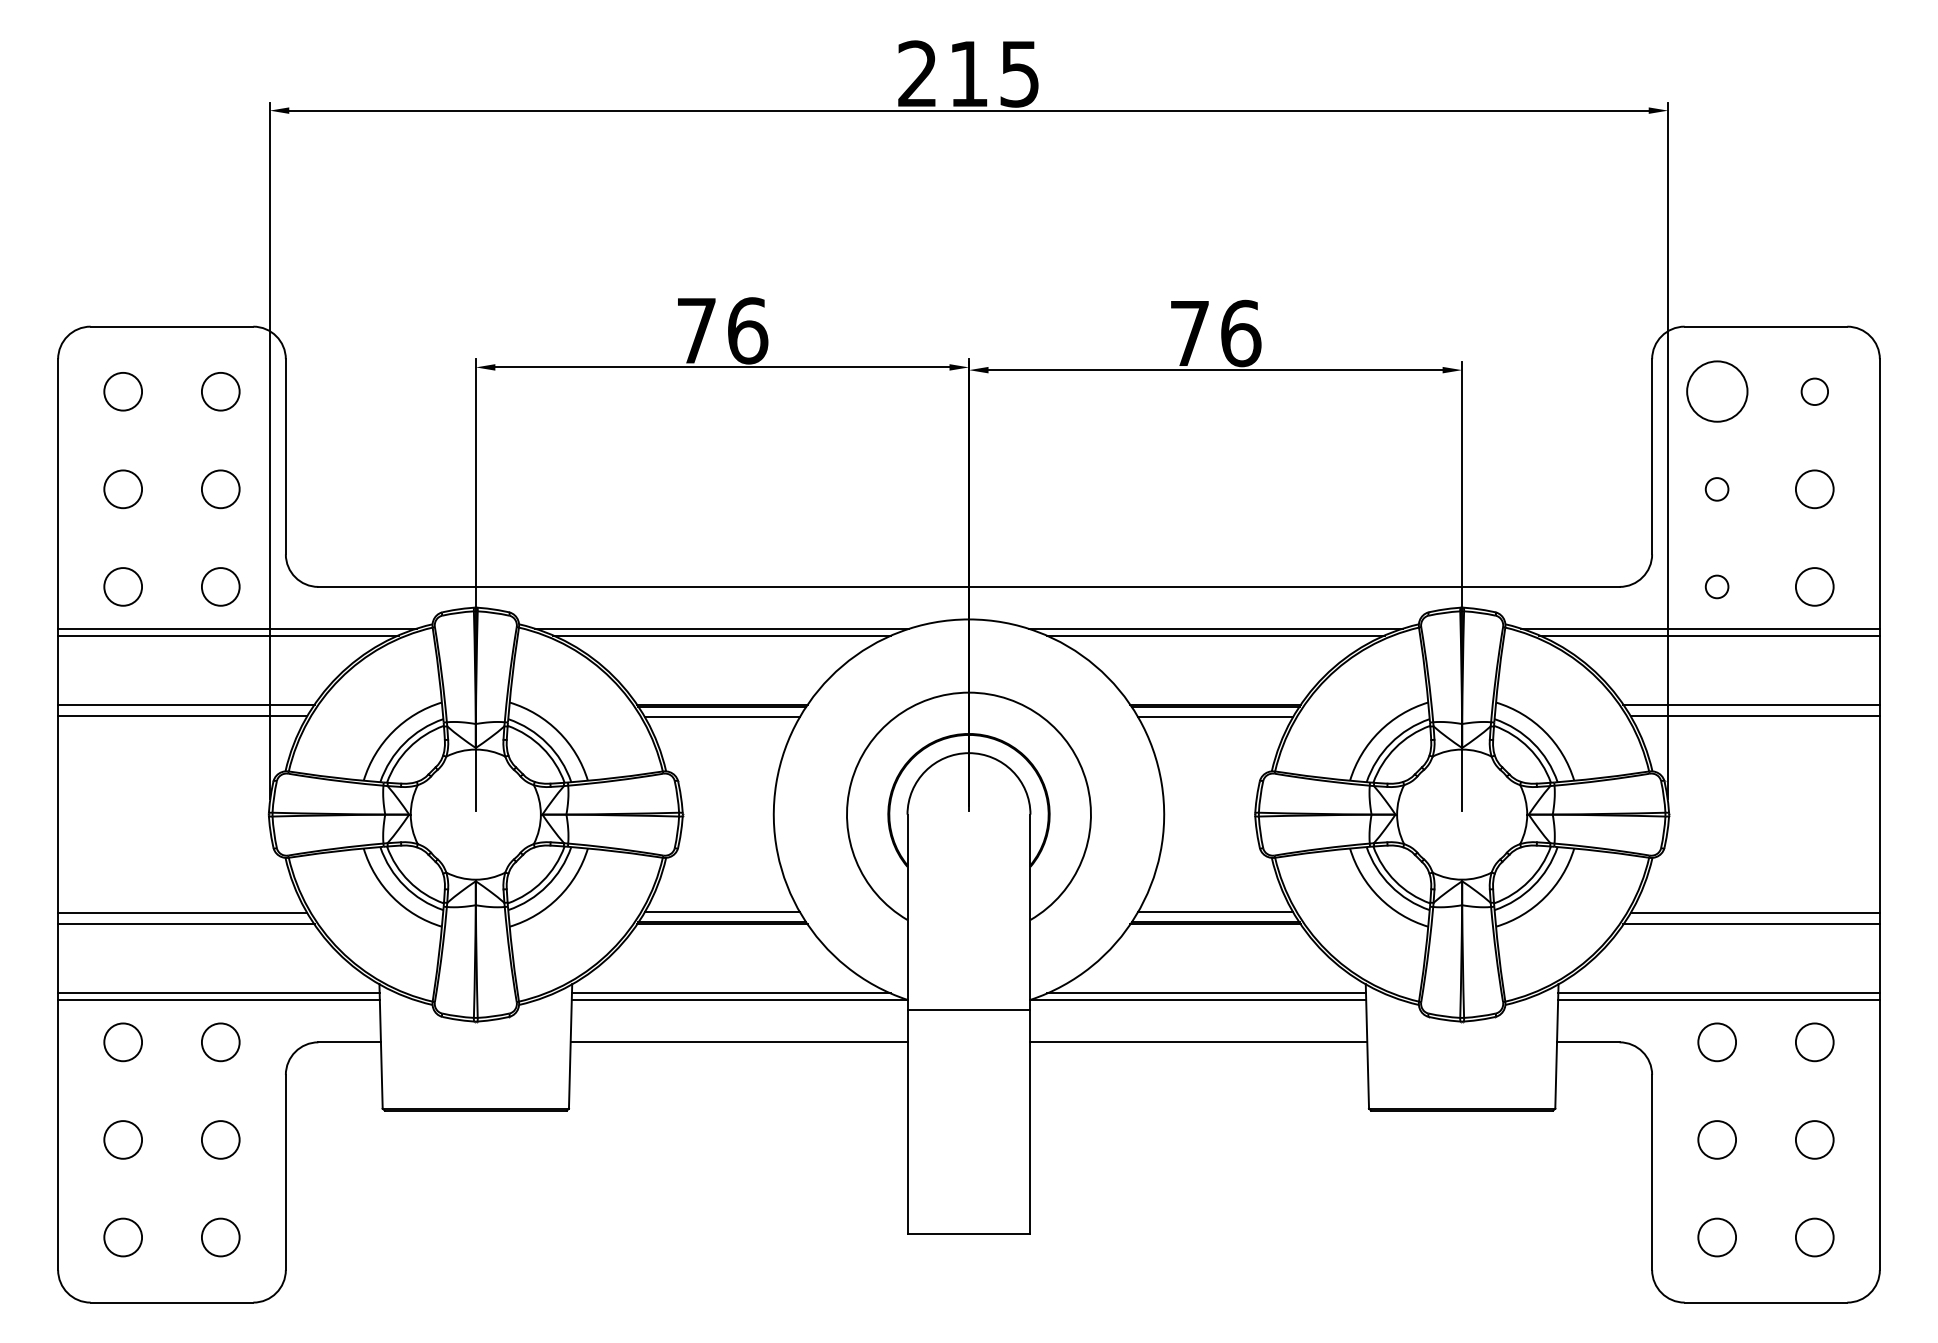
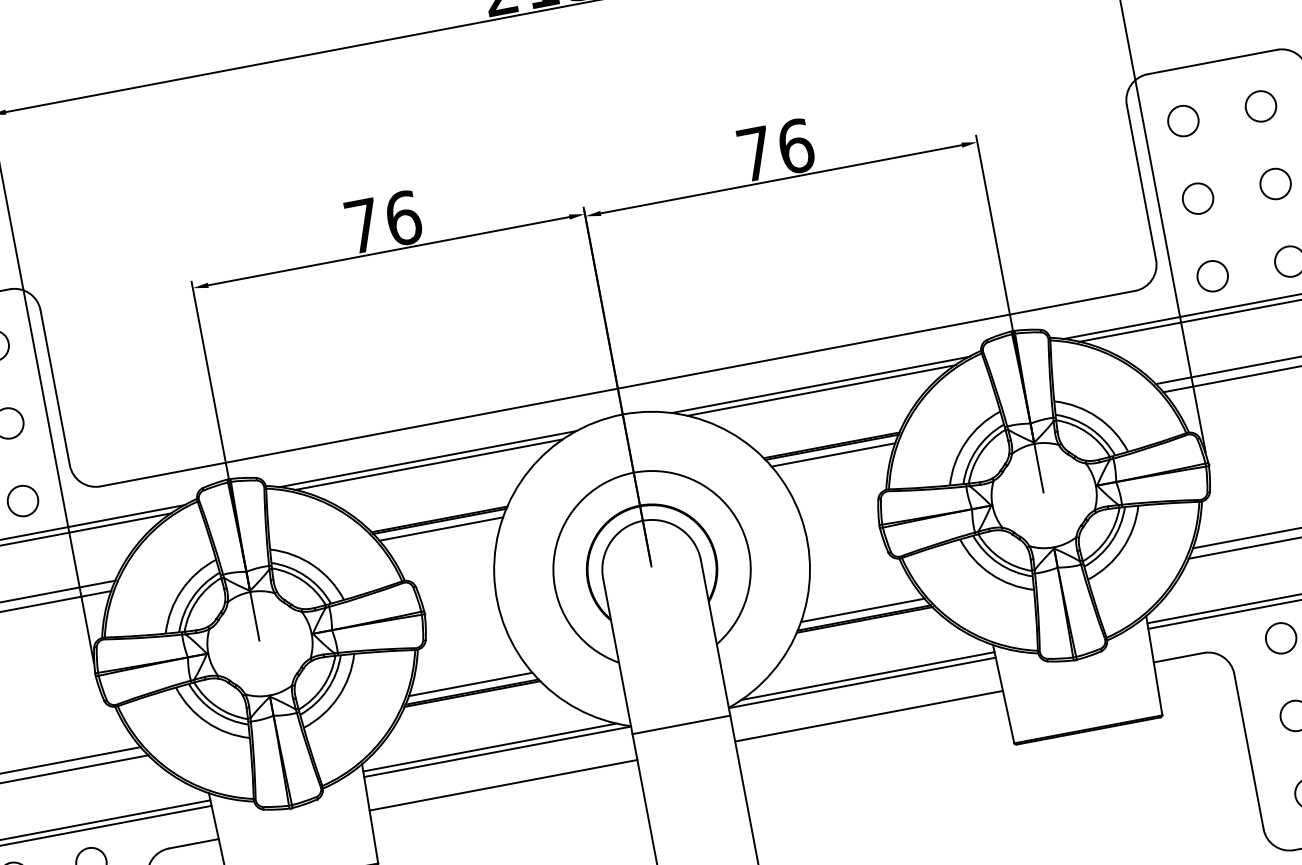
circle: (1716, 391) -> (1182, 121), size x0.62
circle: (1814, 391) -> (1260, 106), size x1.43
circle: (1716, 489) -> (1197, 198), size x1.67
circle: (1716, 586) -> (1212, 276), size x1.67

